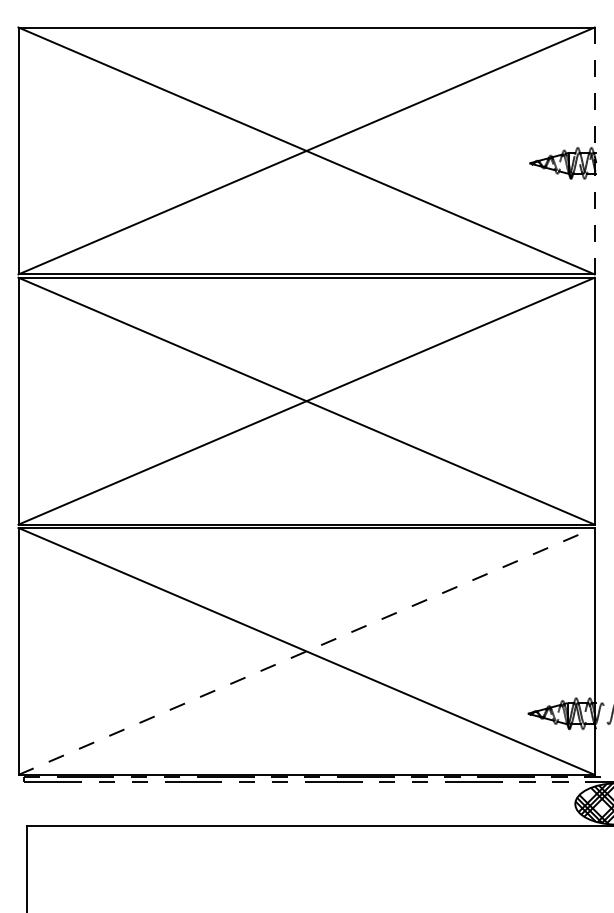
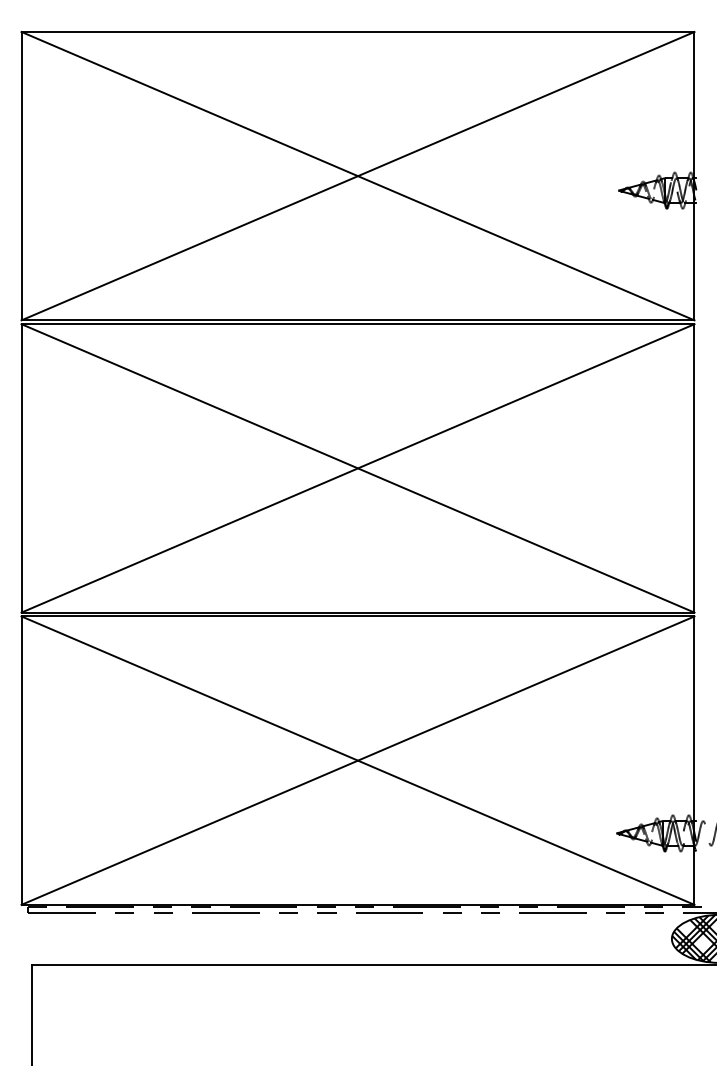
line: (594, 151) -> (694, 176), dashed -> solid
line: (307, 651) -> (358, 760), dashed -> solid

